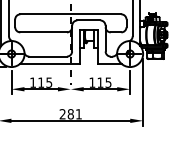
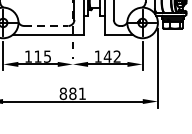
line: (48, 56) -> (46, 25), solid -> dashed
text: (104, 82) -> (112, 56), 115 -> 142
text: (62, 114) -> (63, 94), 281 -> 881

